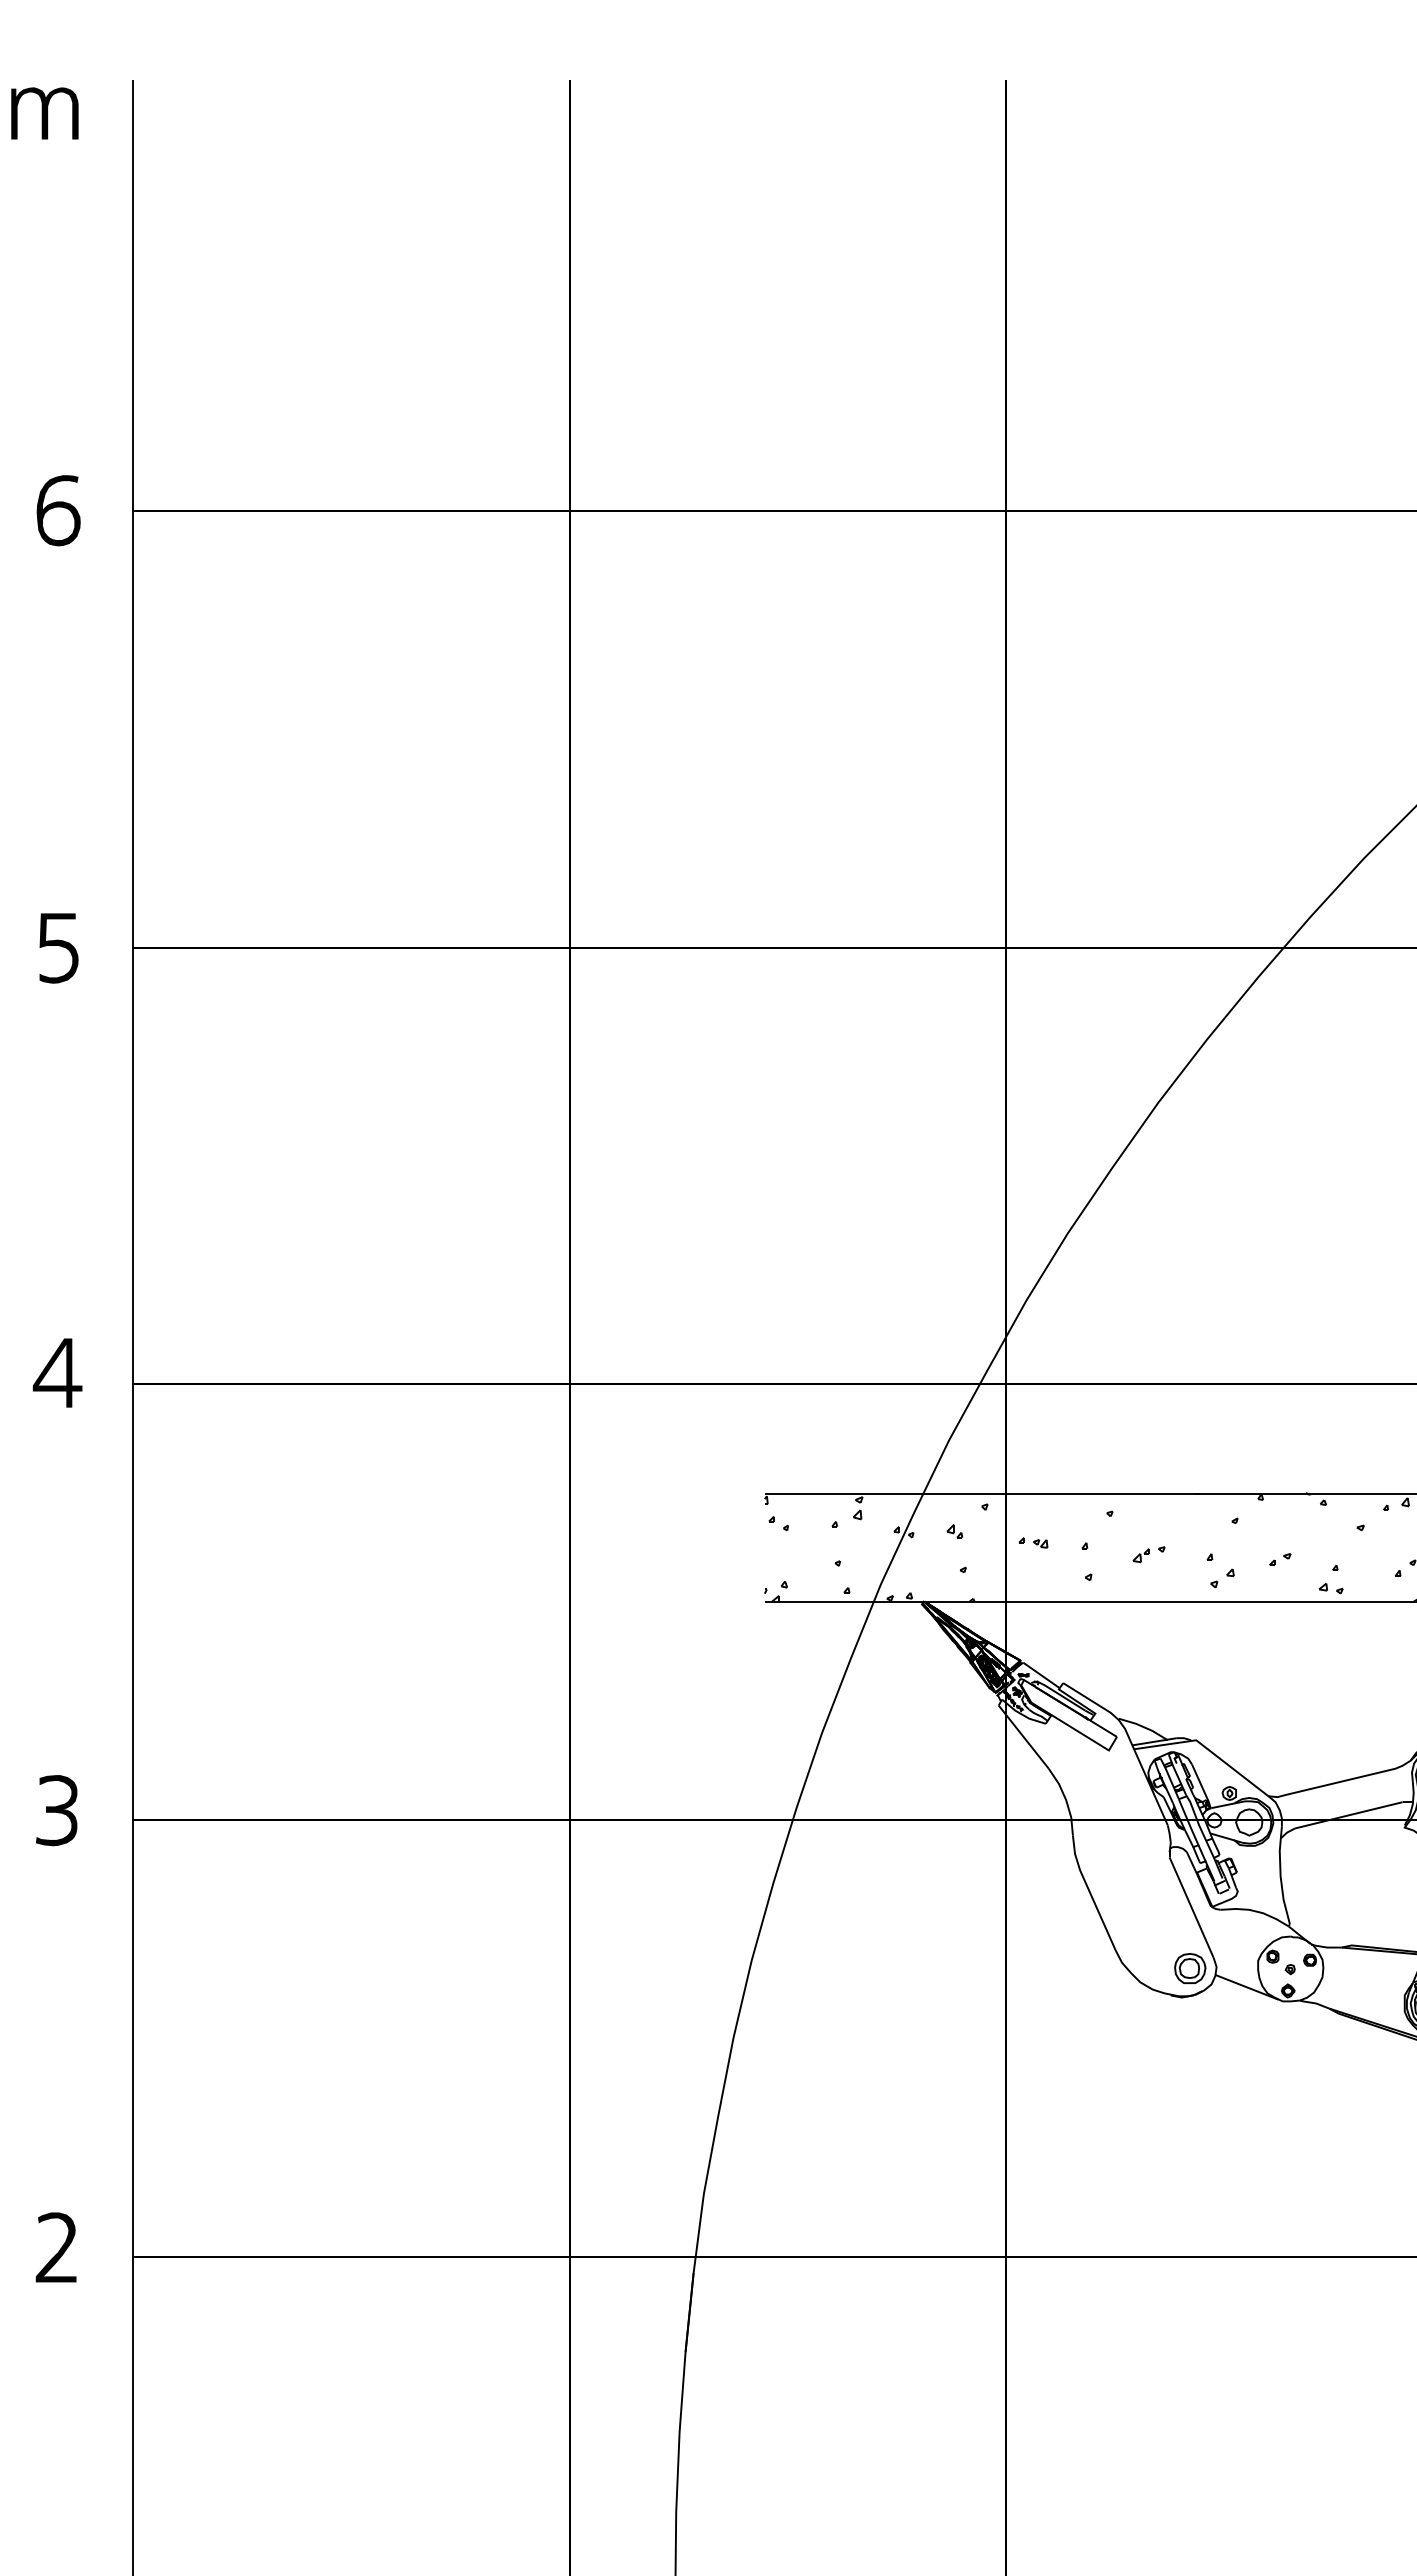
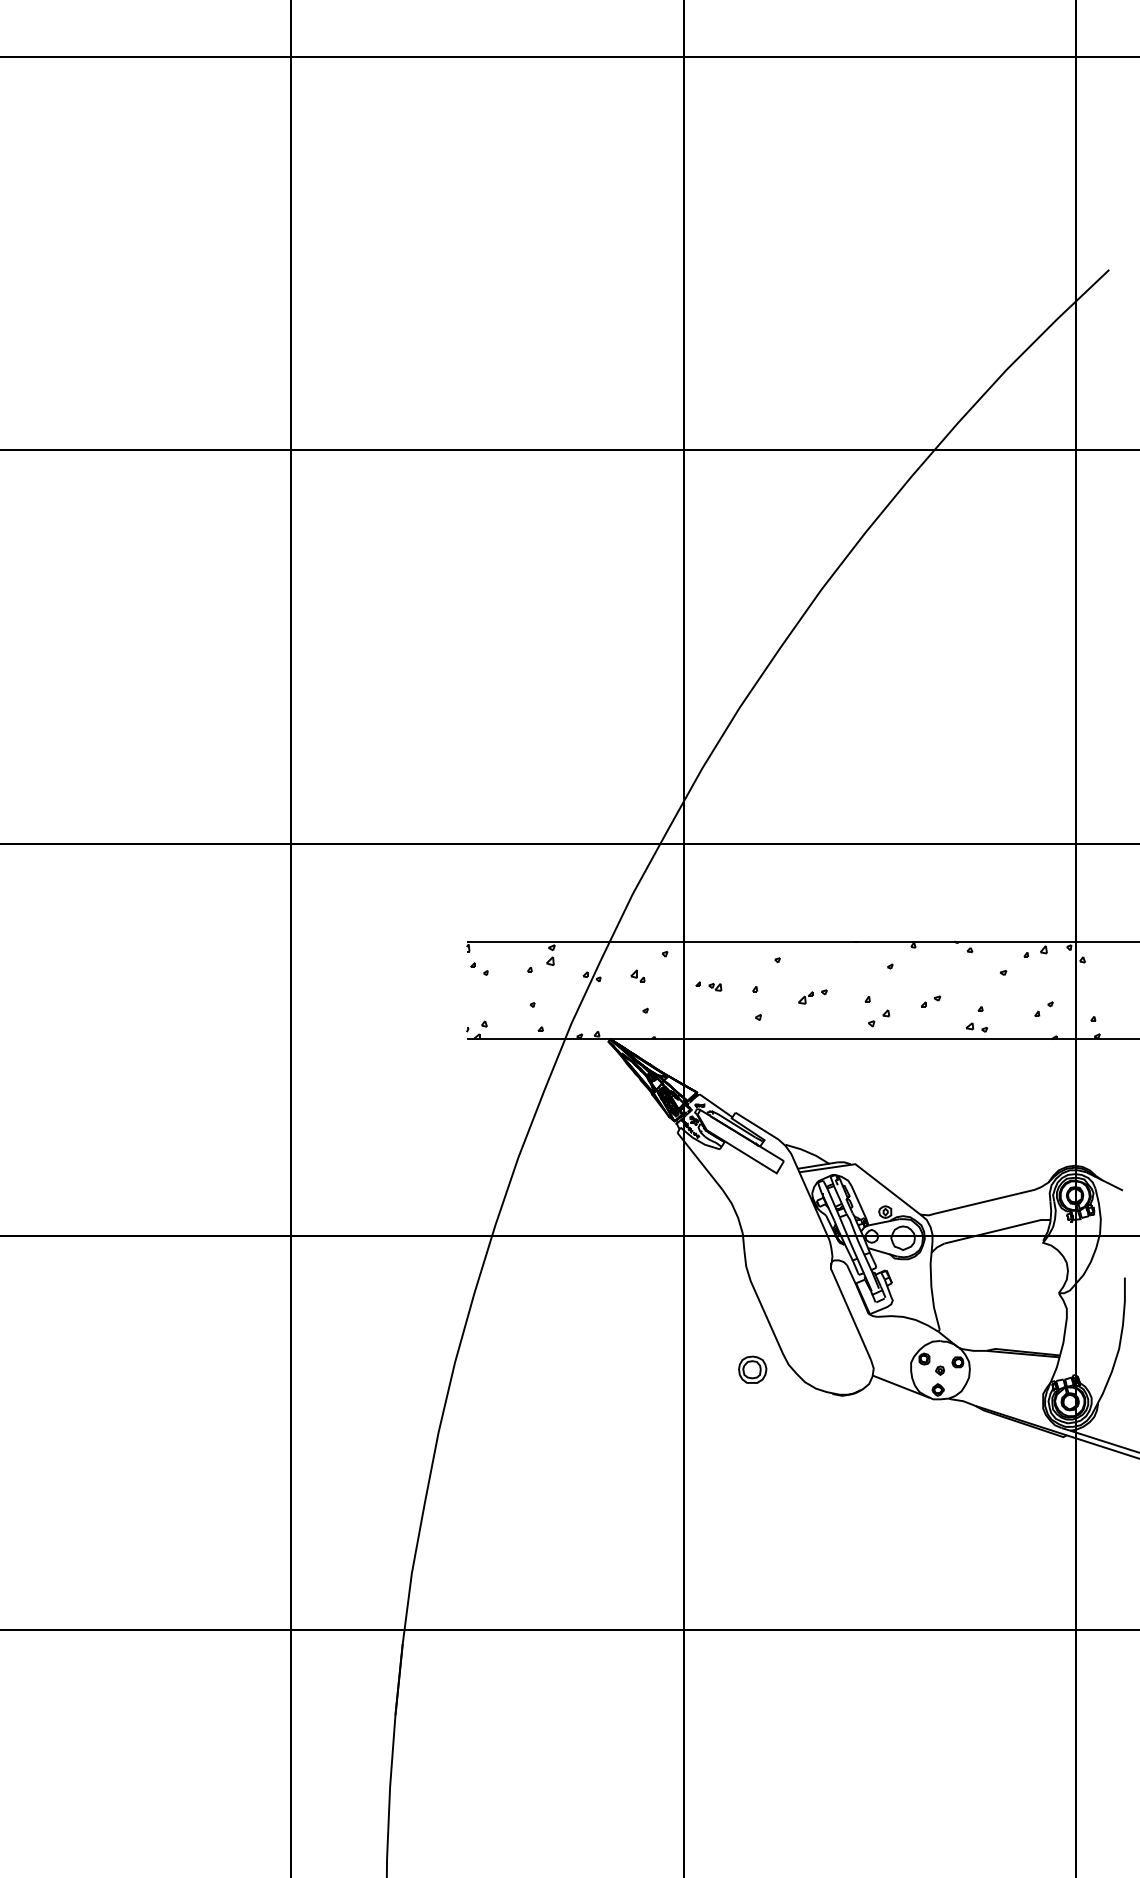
part: (1190, 1968) -> (752, 1369), moved

